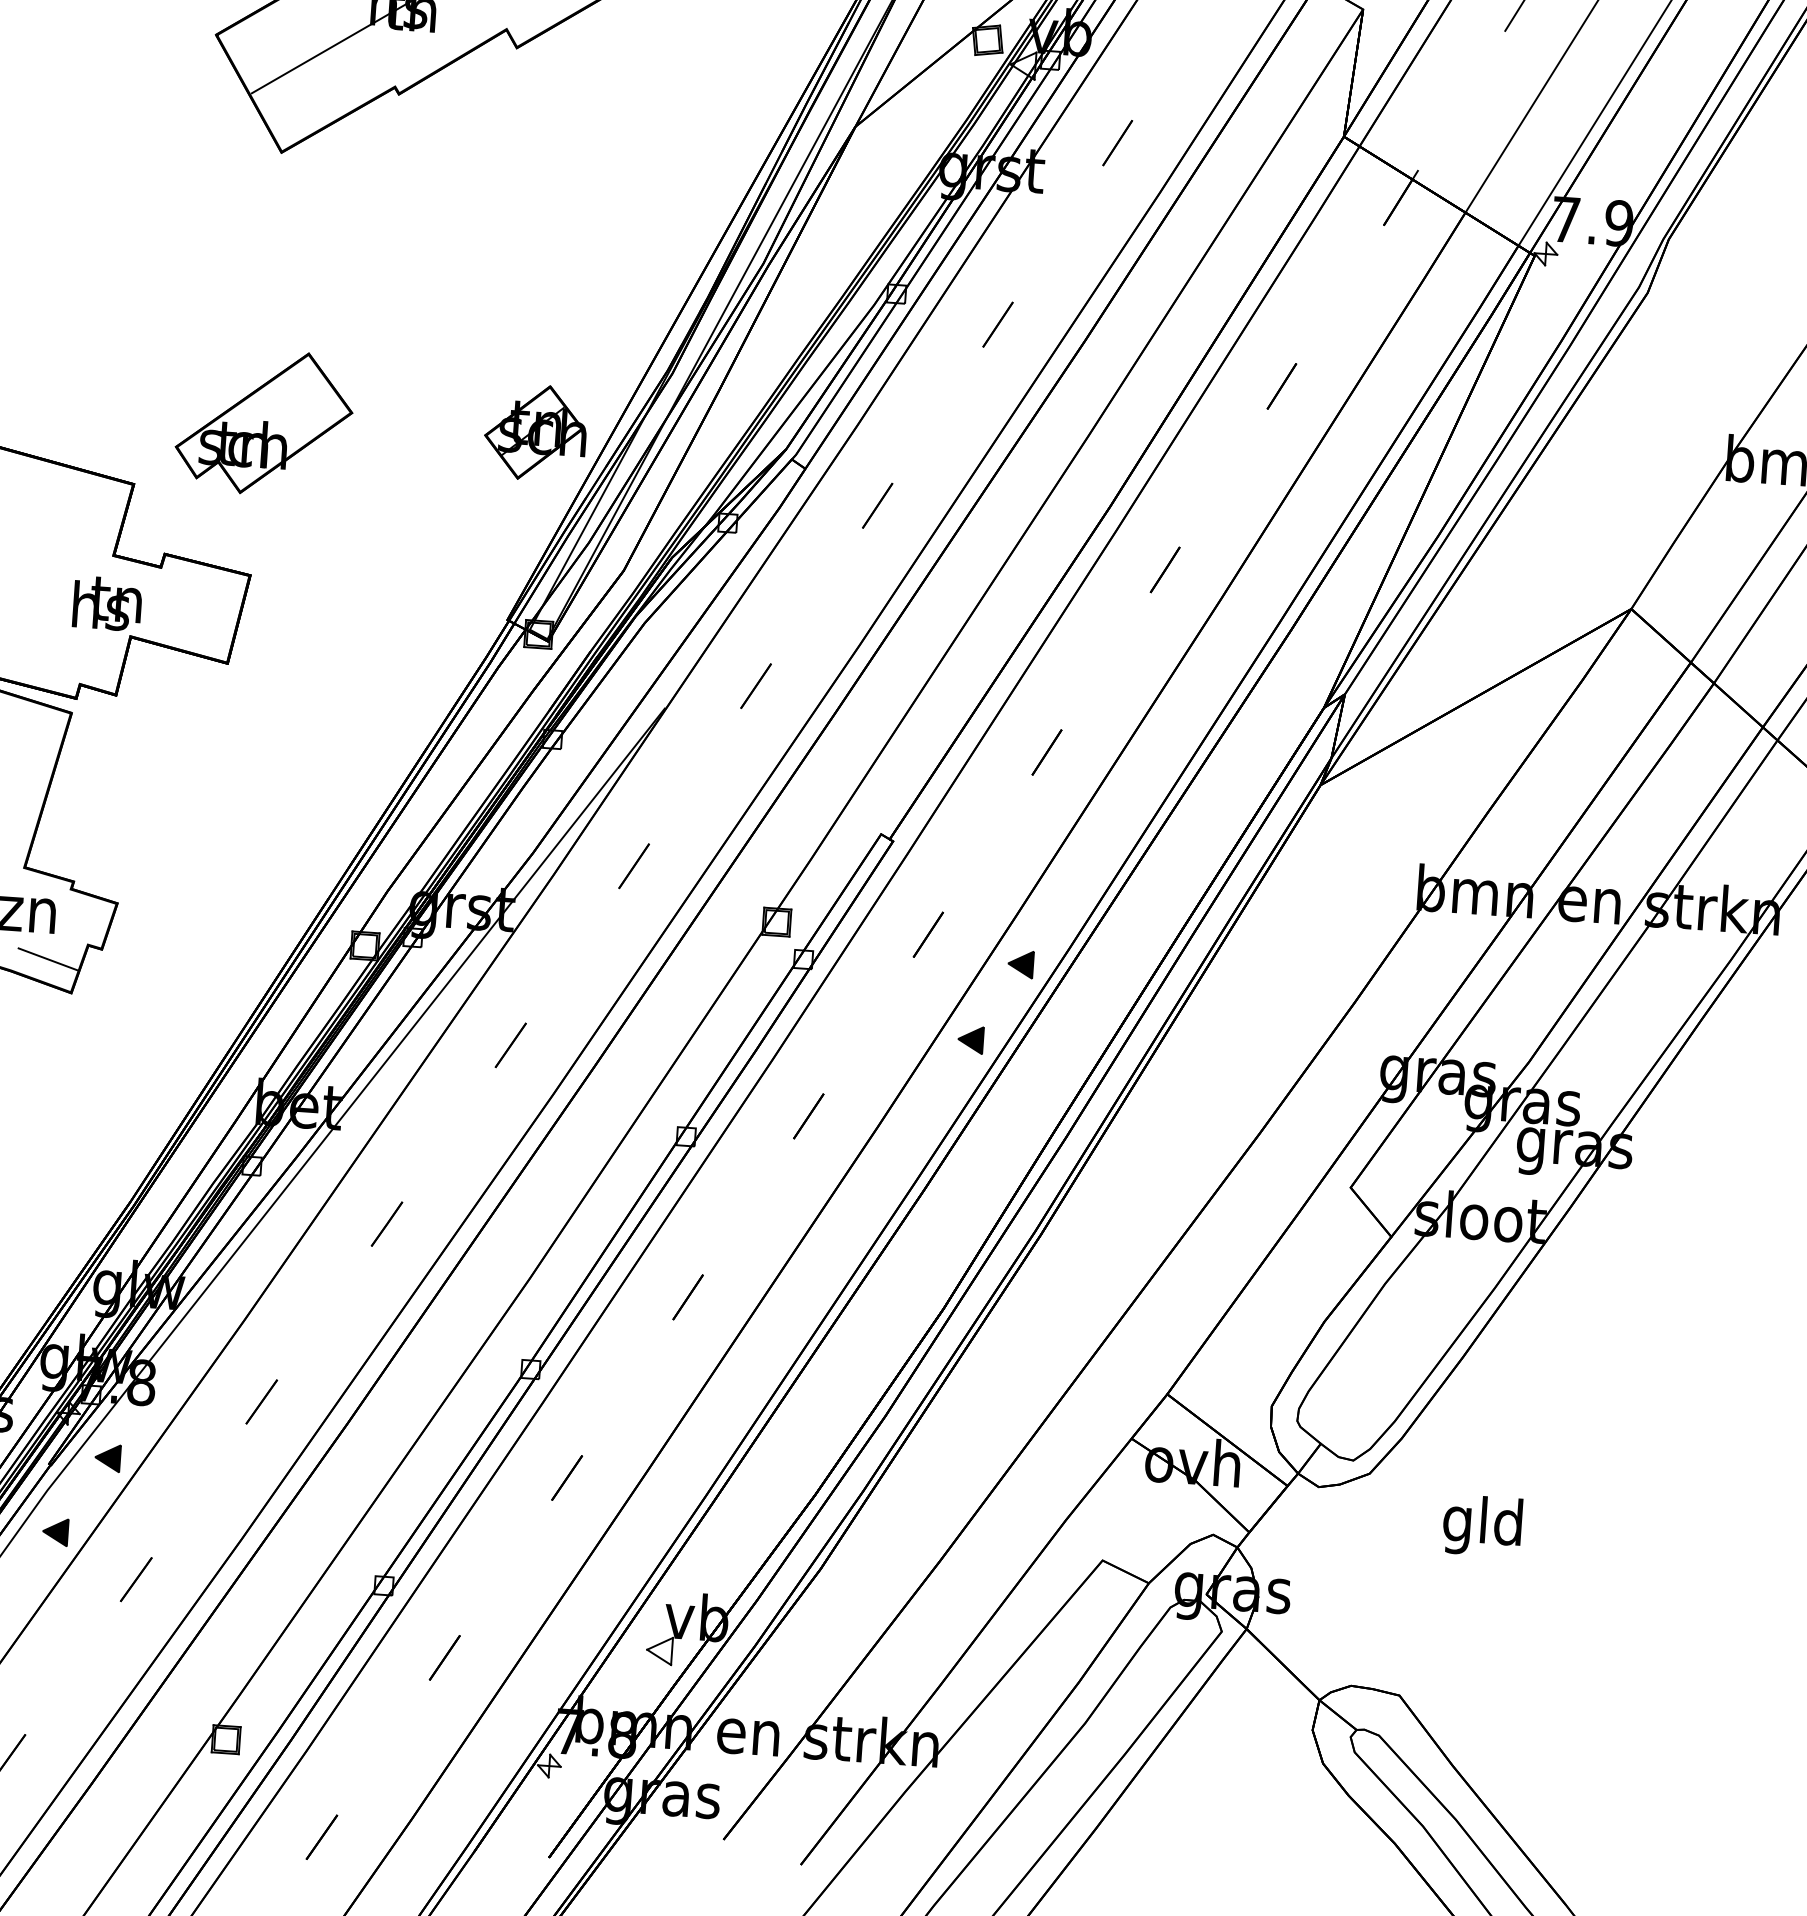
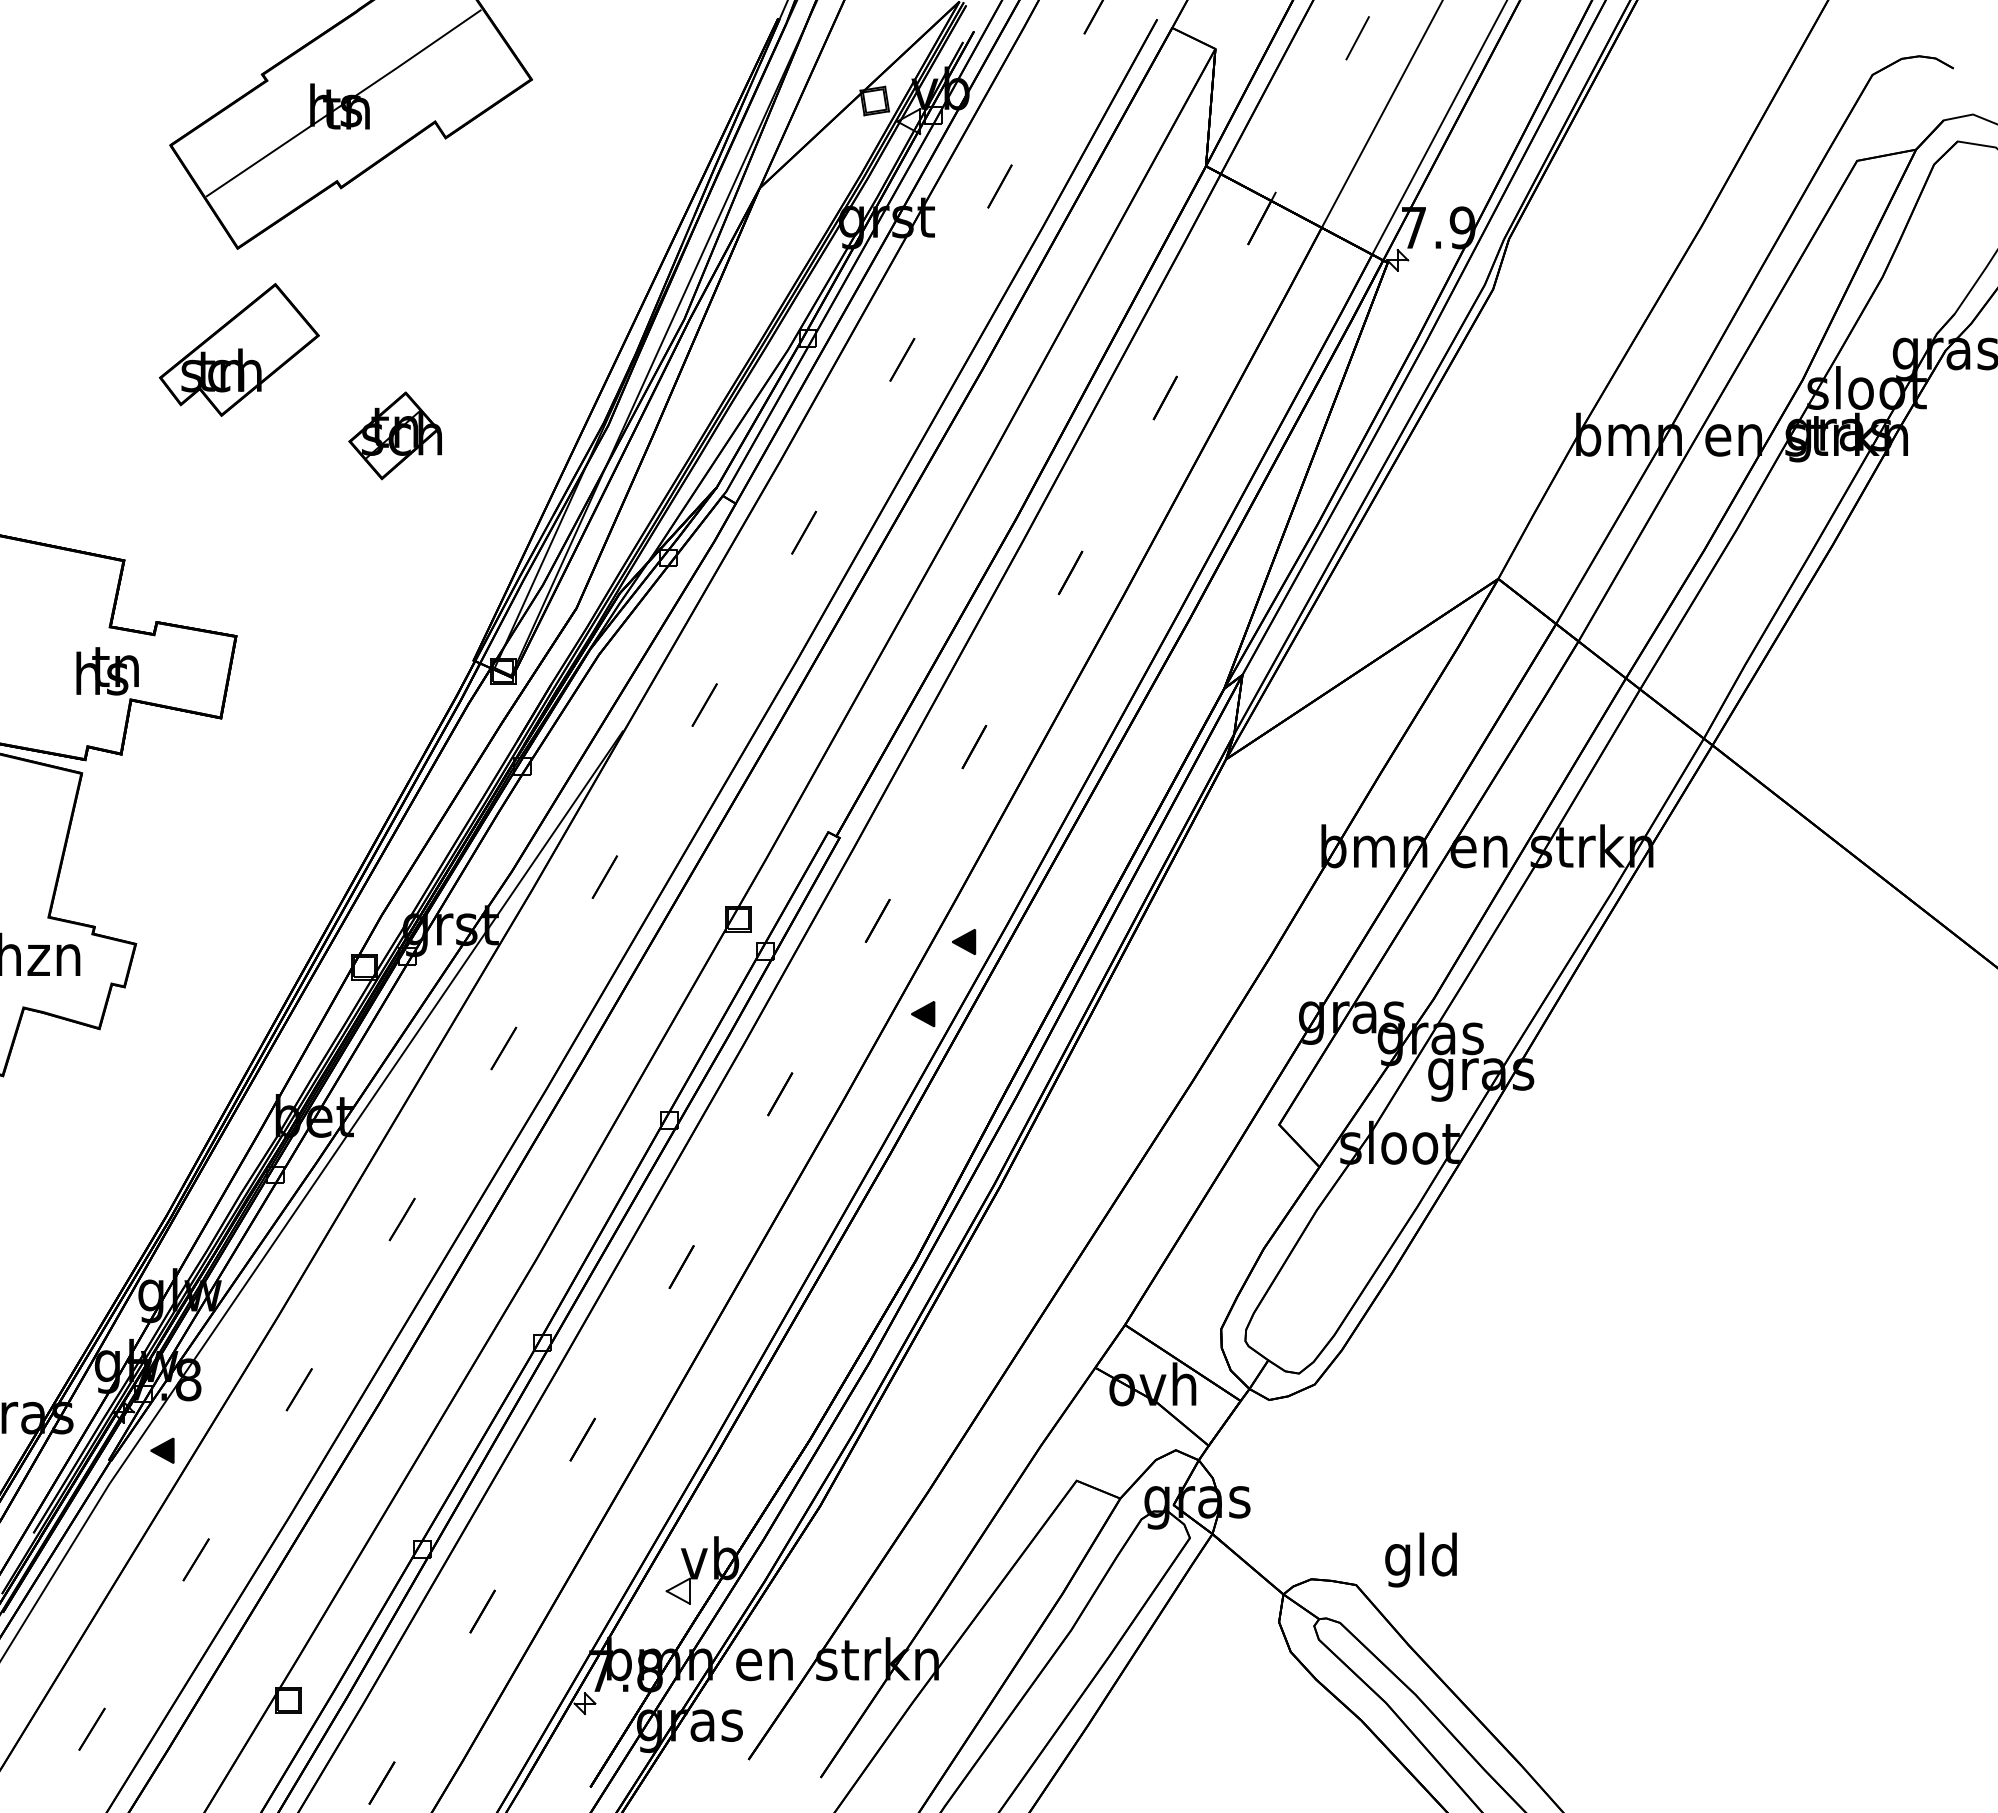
part: (264, 422) -> (239, 349), moved
part: (534, 432) -> (394, 435), moved
line: (47, 959) -> (75, 999), removed
text: (1481, 1525) -> (1420, 1559), moved
part: (55, 1531) -> (119, 1521), removed

